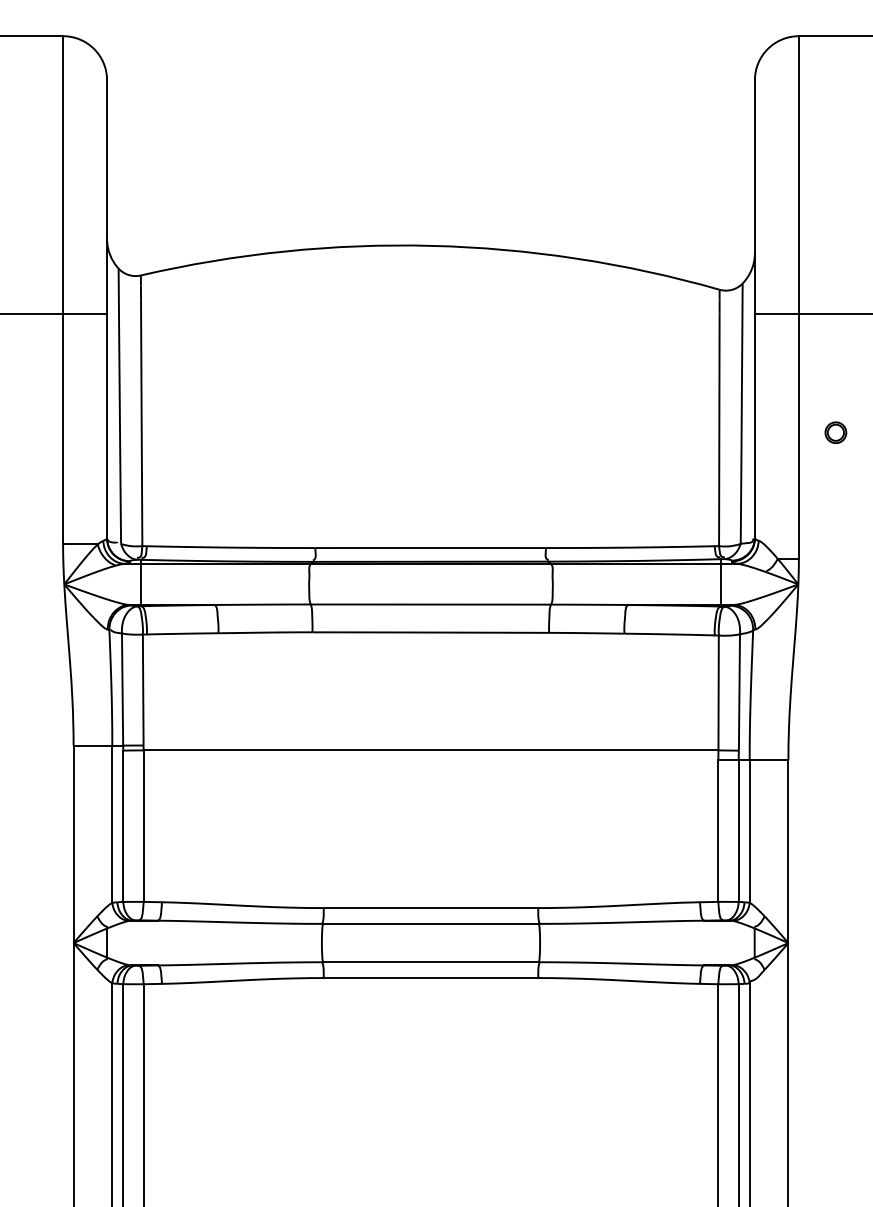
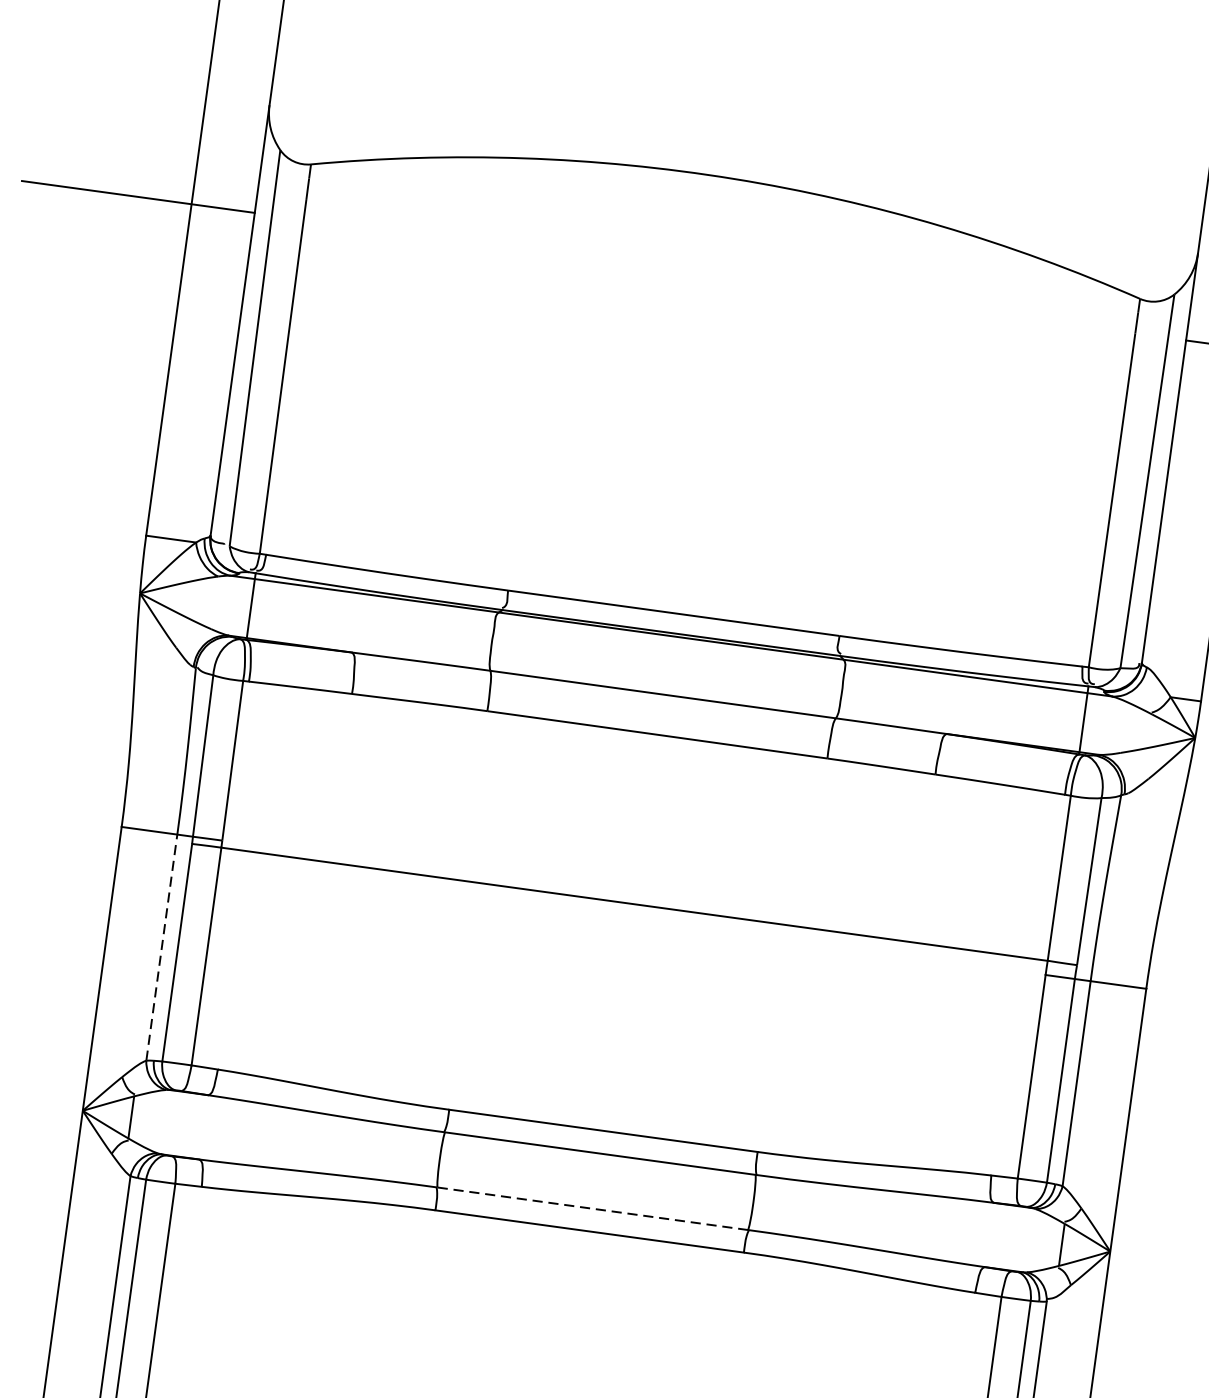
line: (112, 824) -> (162, 948), solid -> dashed
line: (430, 962) -> (592, 1209), solid -> dashed

